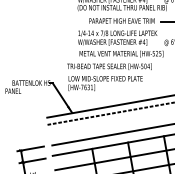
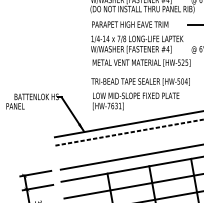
text: (122, 20) -> (130, 24), moved
text: (109, 77) -> (140, 94), moved

